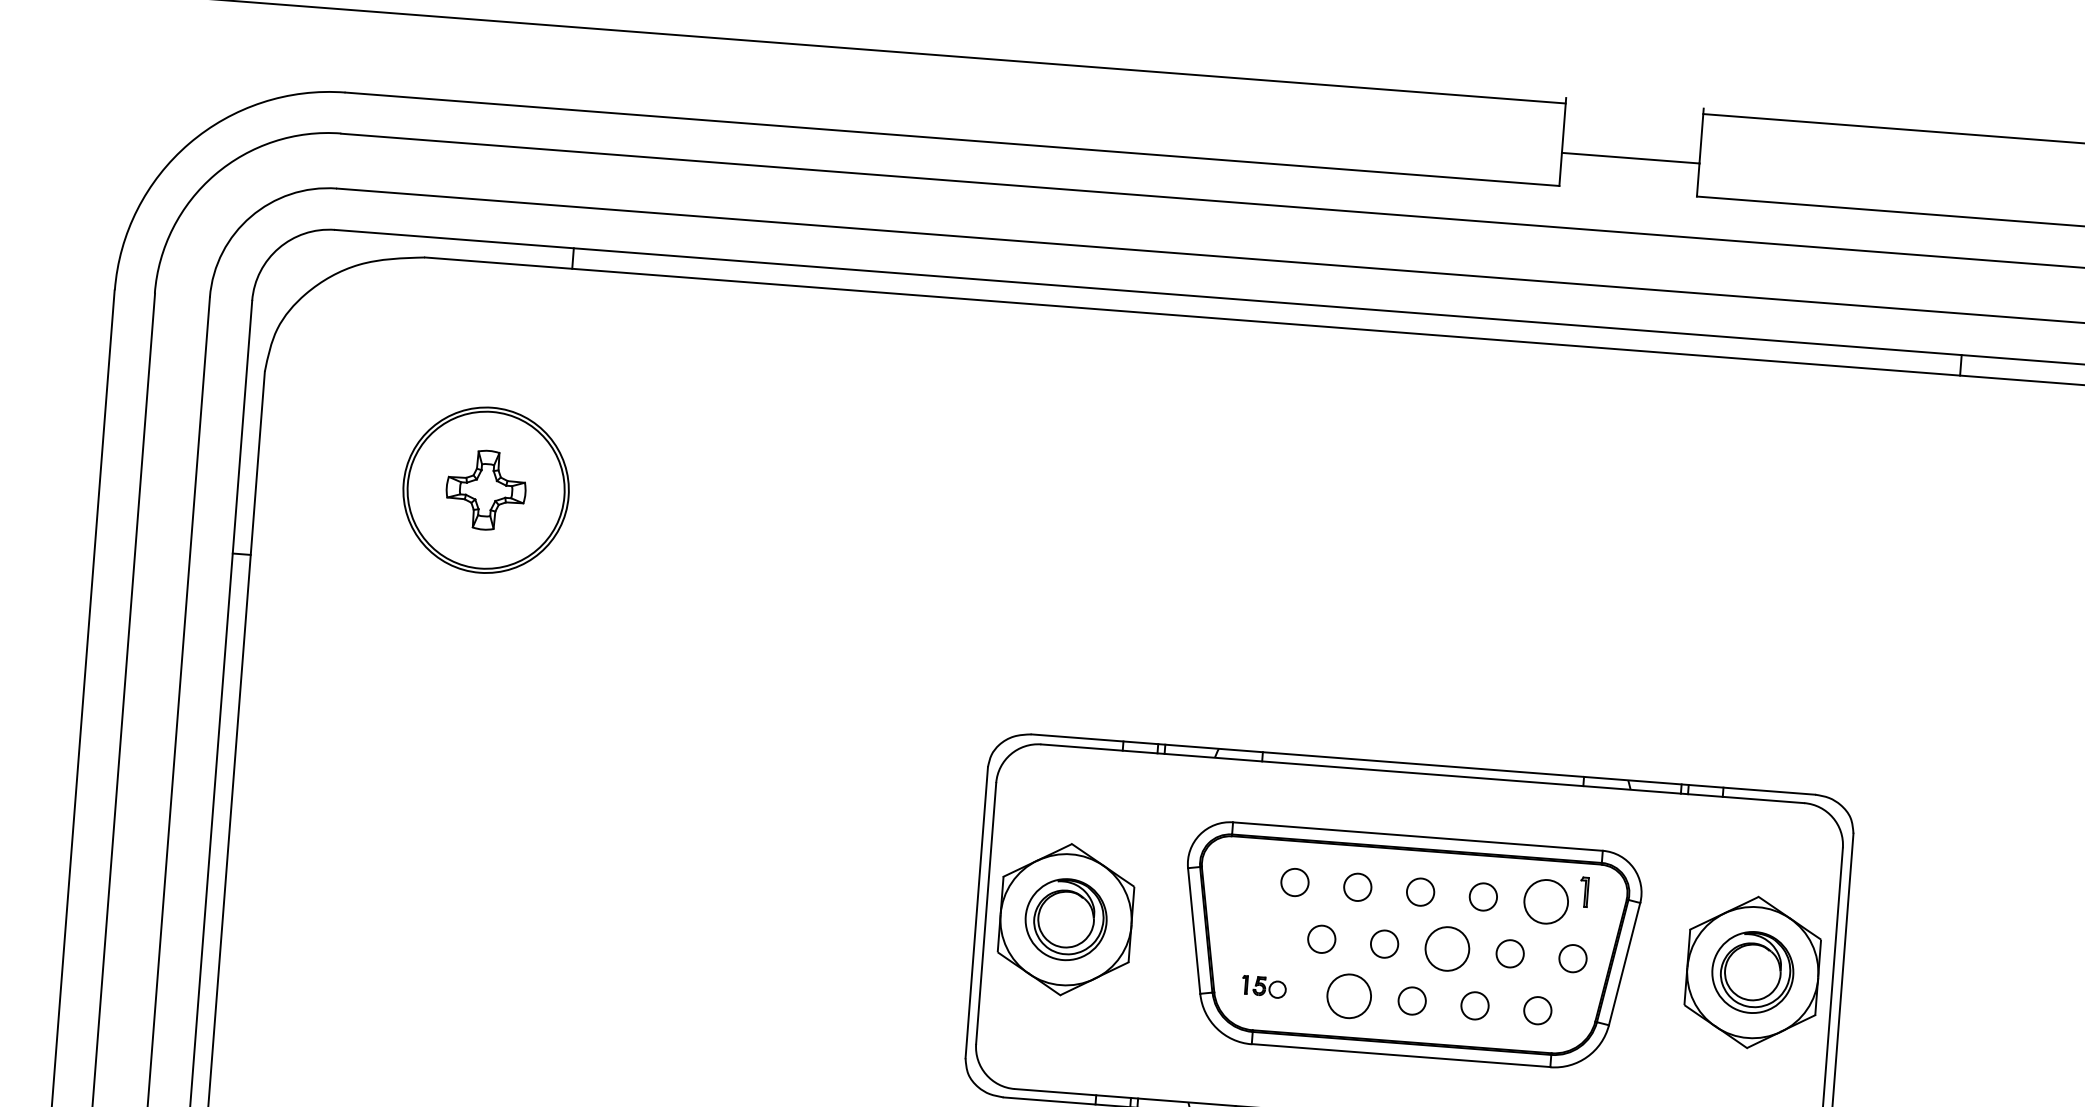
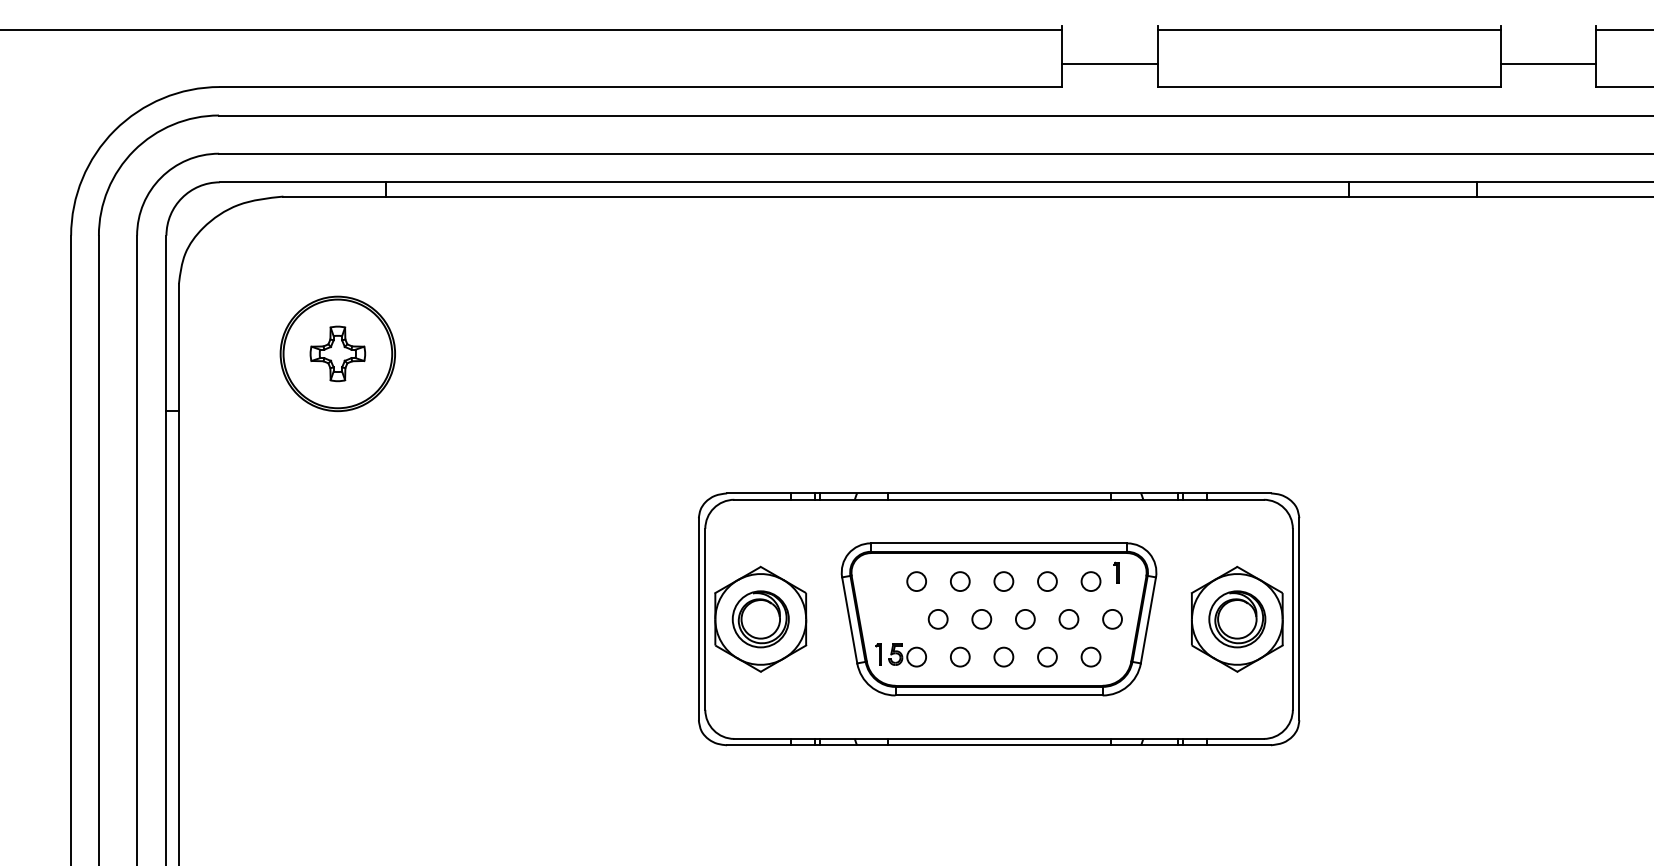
circle: (1545, 901) -> (1090, 581), size x0.62
circle: (1446, 947) -> (1024, 618), size x0.62
part: (1263, 987) -> (900, 655), size x1.67
circle: (1349, 995) -> (960, 656), size x0.62

